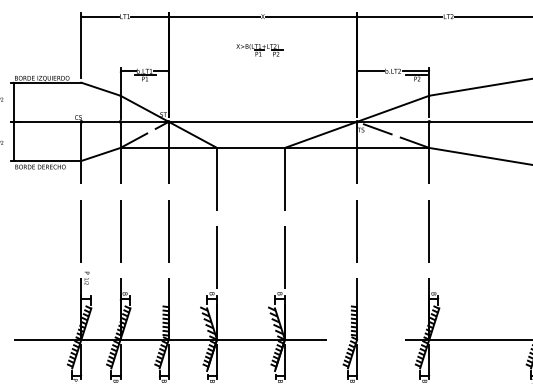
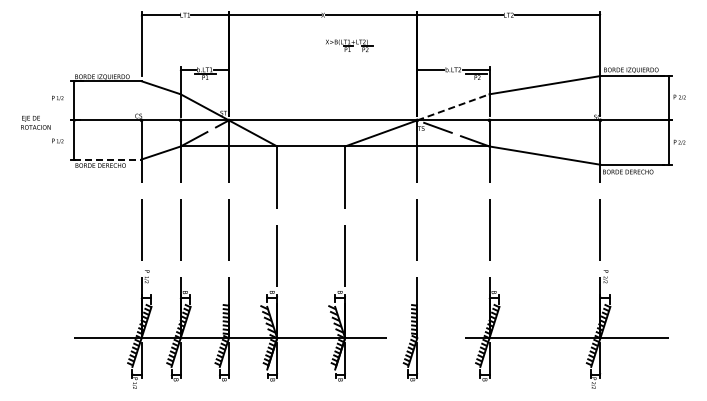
part: (260, 49) -> (349, 45), moved
line: (393, 108) -> (453, 107), solid -> dashed
line: (47, 160) -> (107, 159), solid -> dashed

